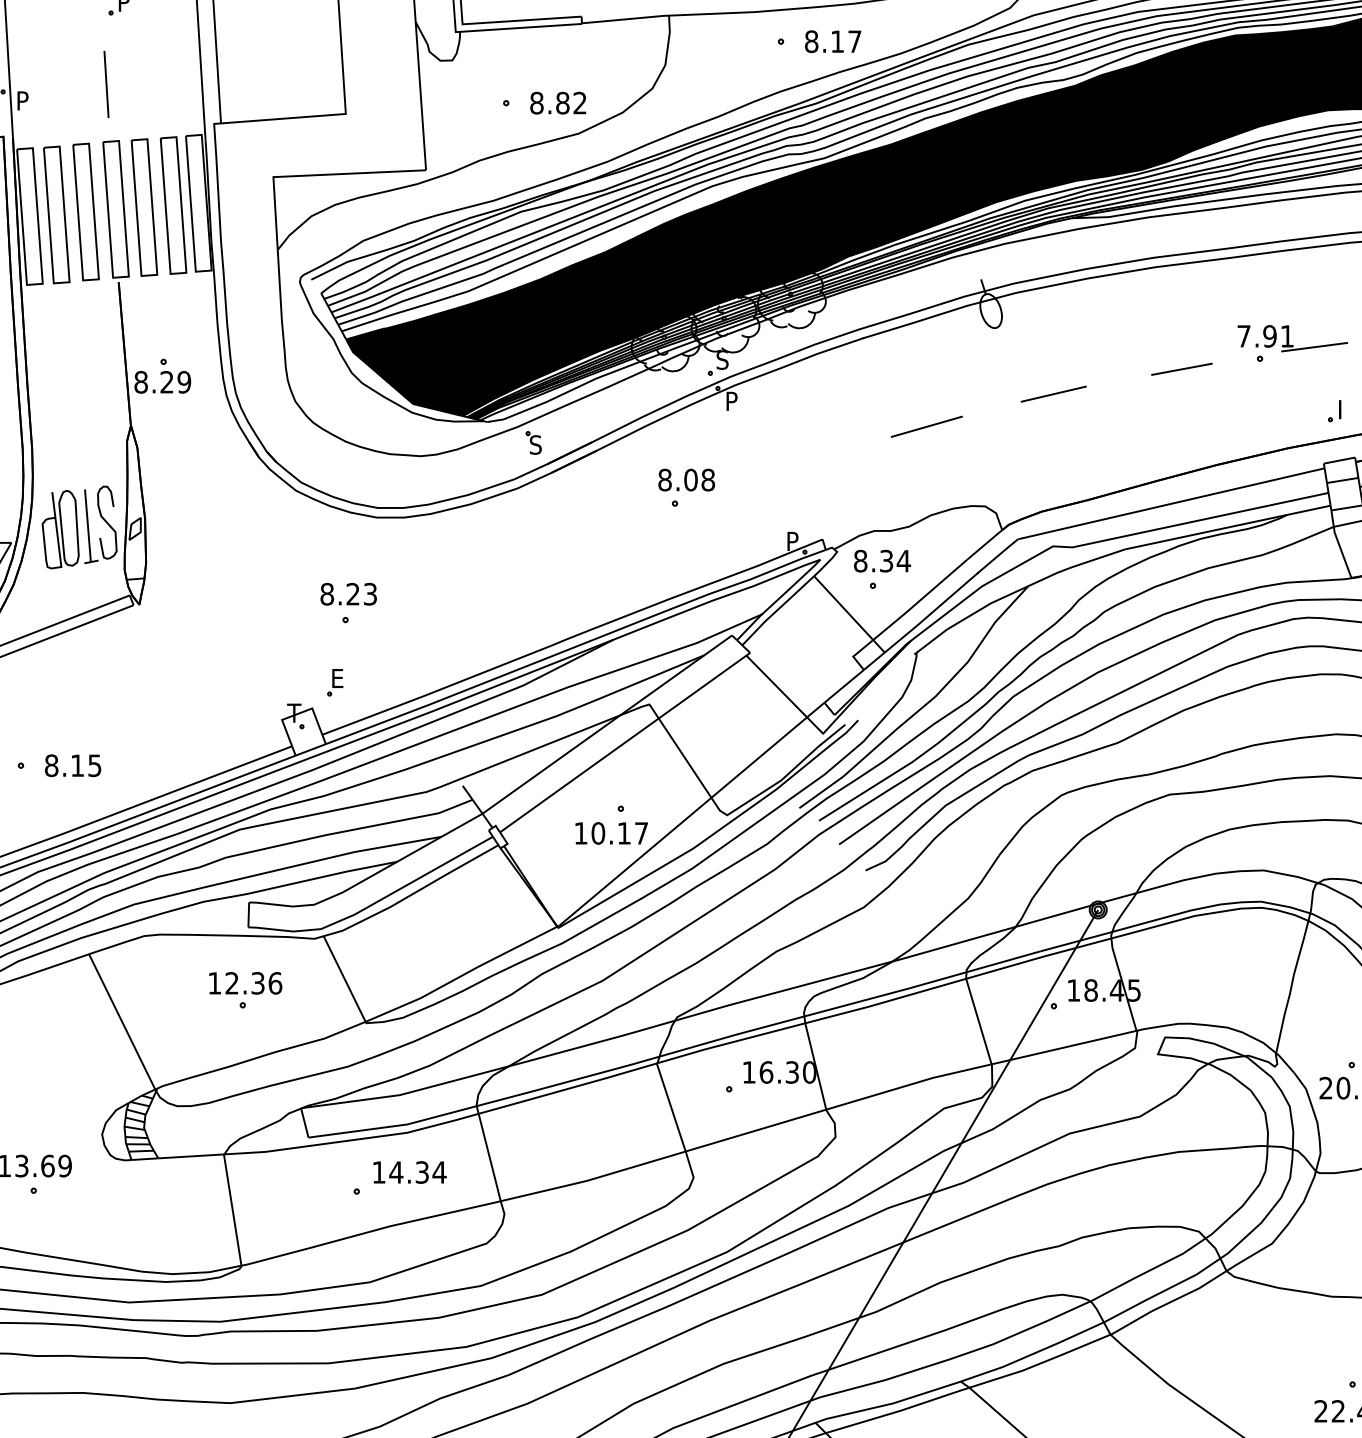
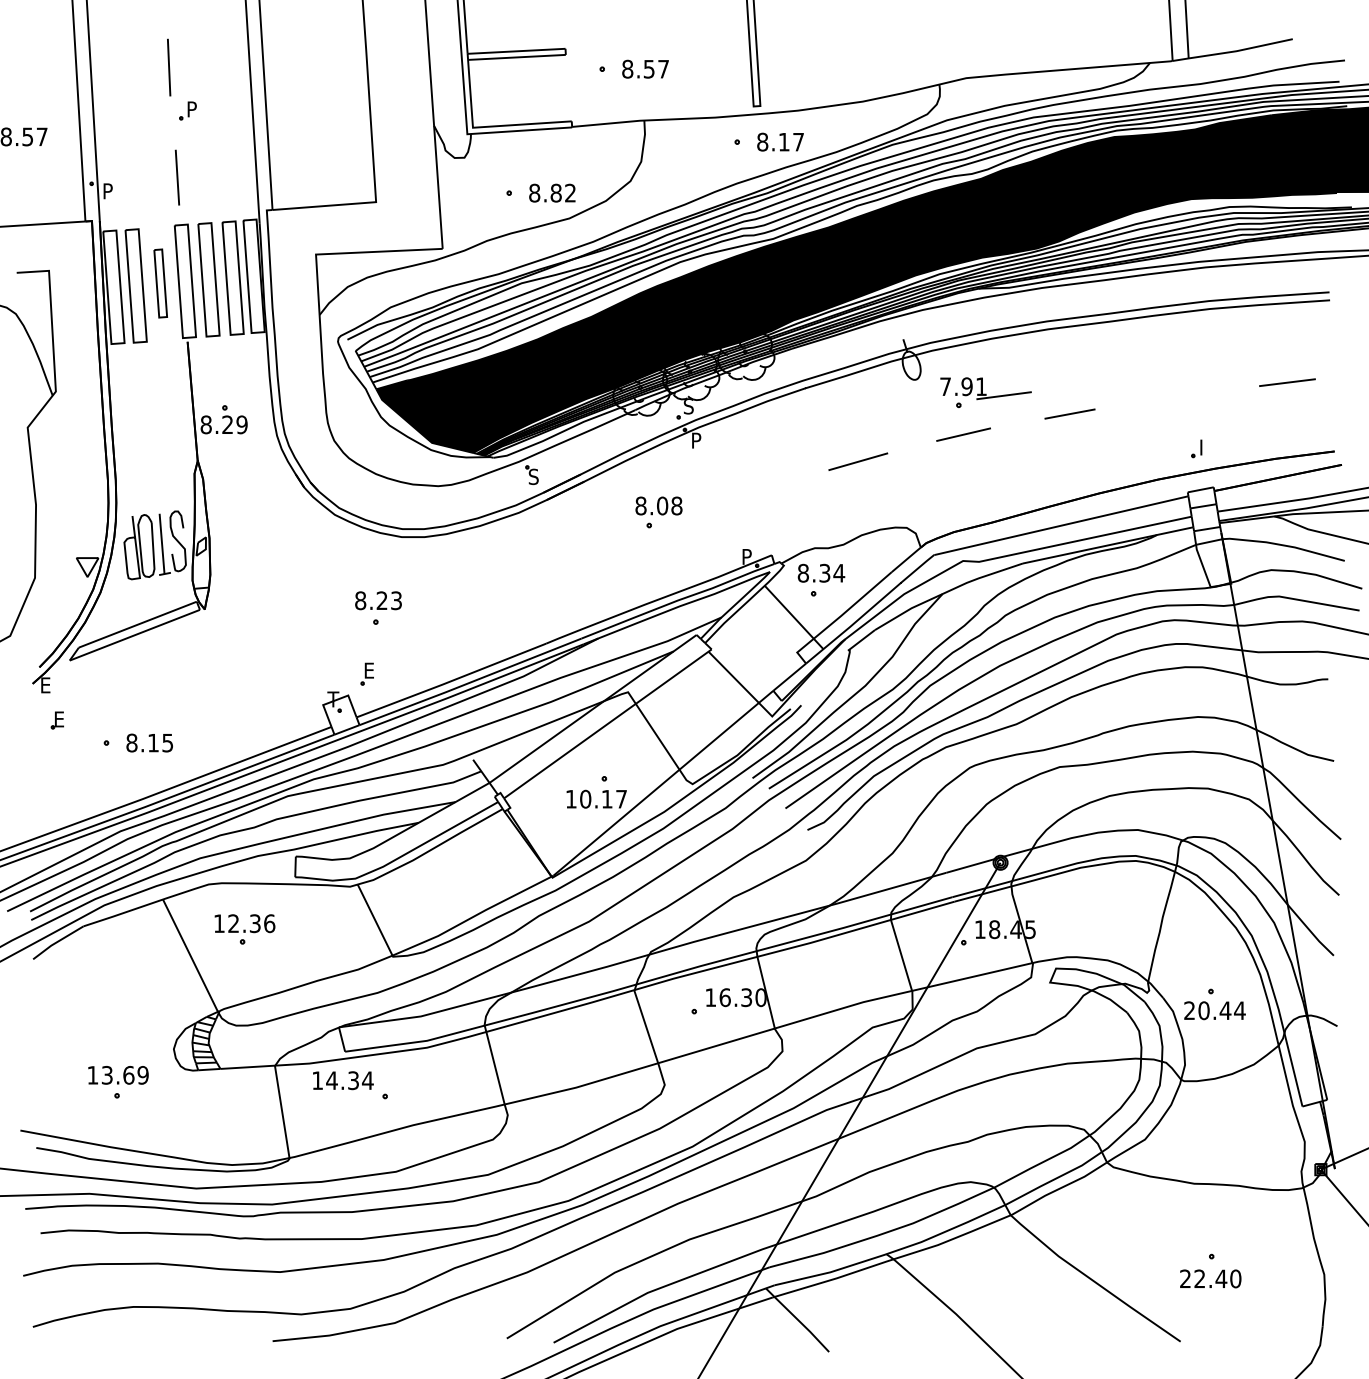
part: (86, 211) -> (160, 283), size x0.6
part: (1292, 343) -> (985, 392), moved
part: (245, 990) -> (244, 929), moved
text: (410, 1172) -> (343, 1080), moved

